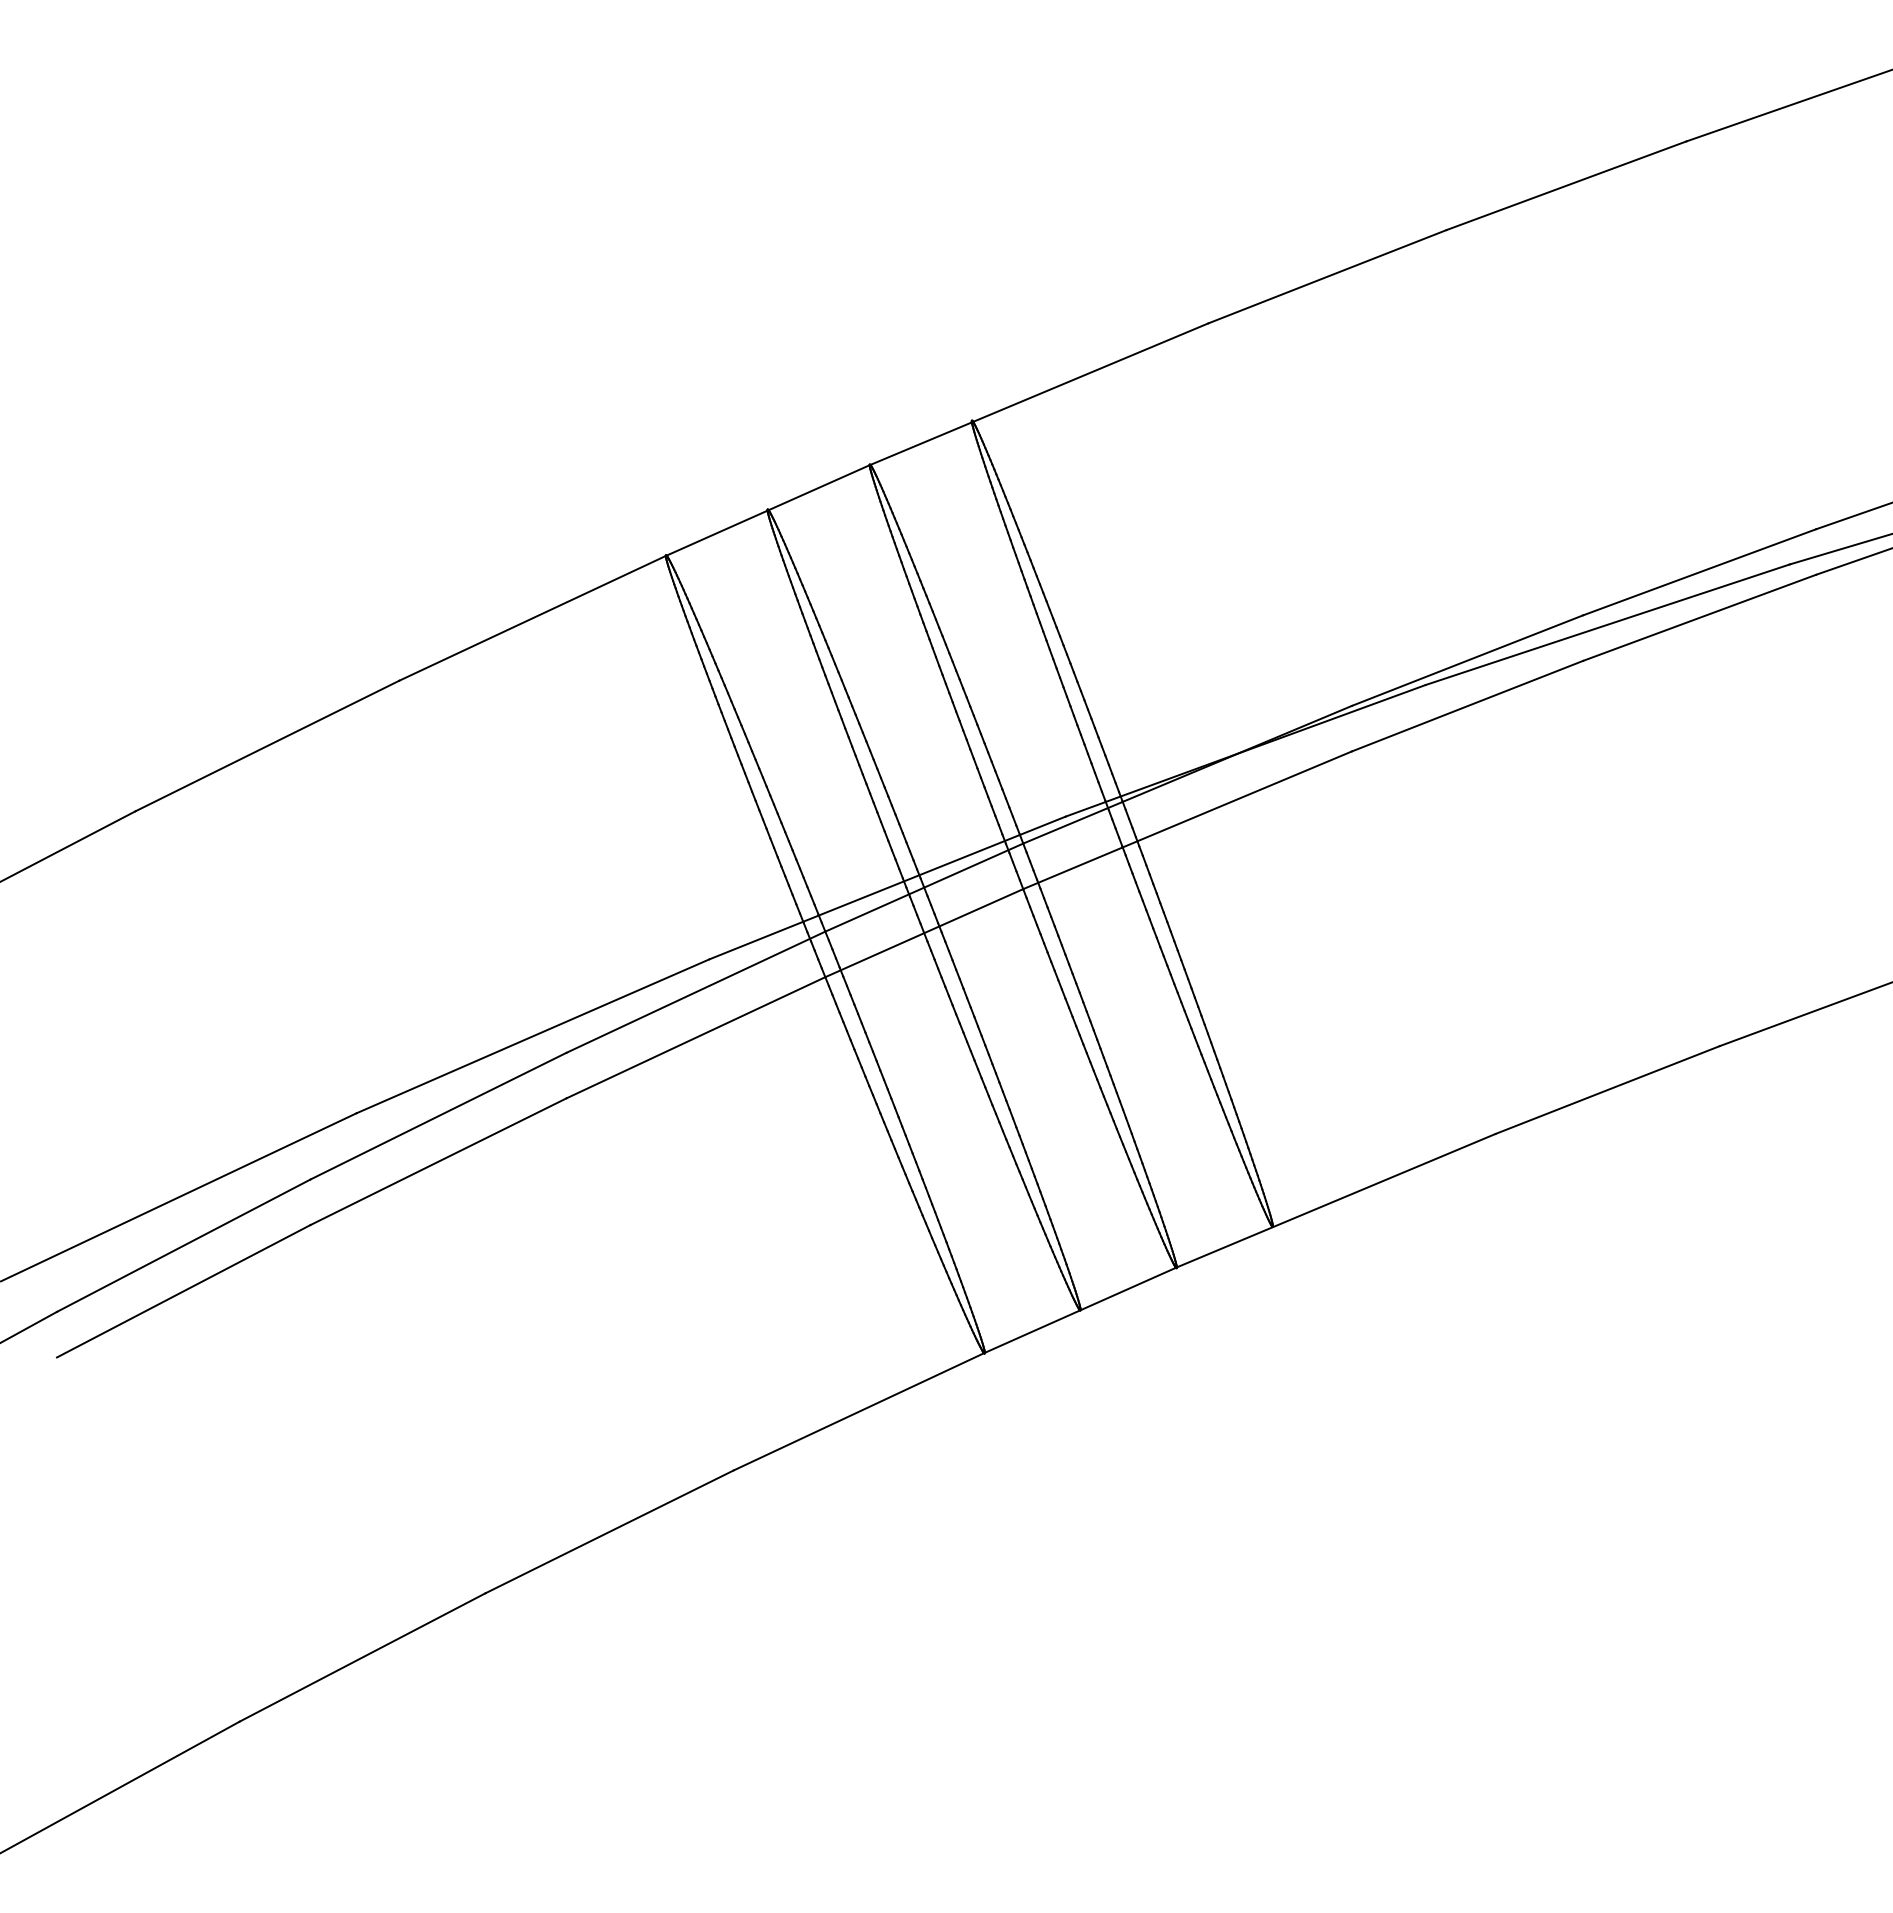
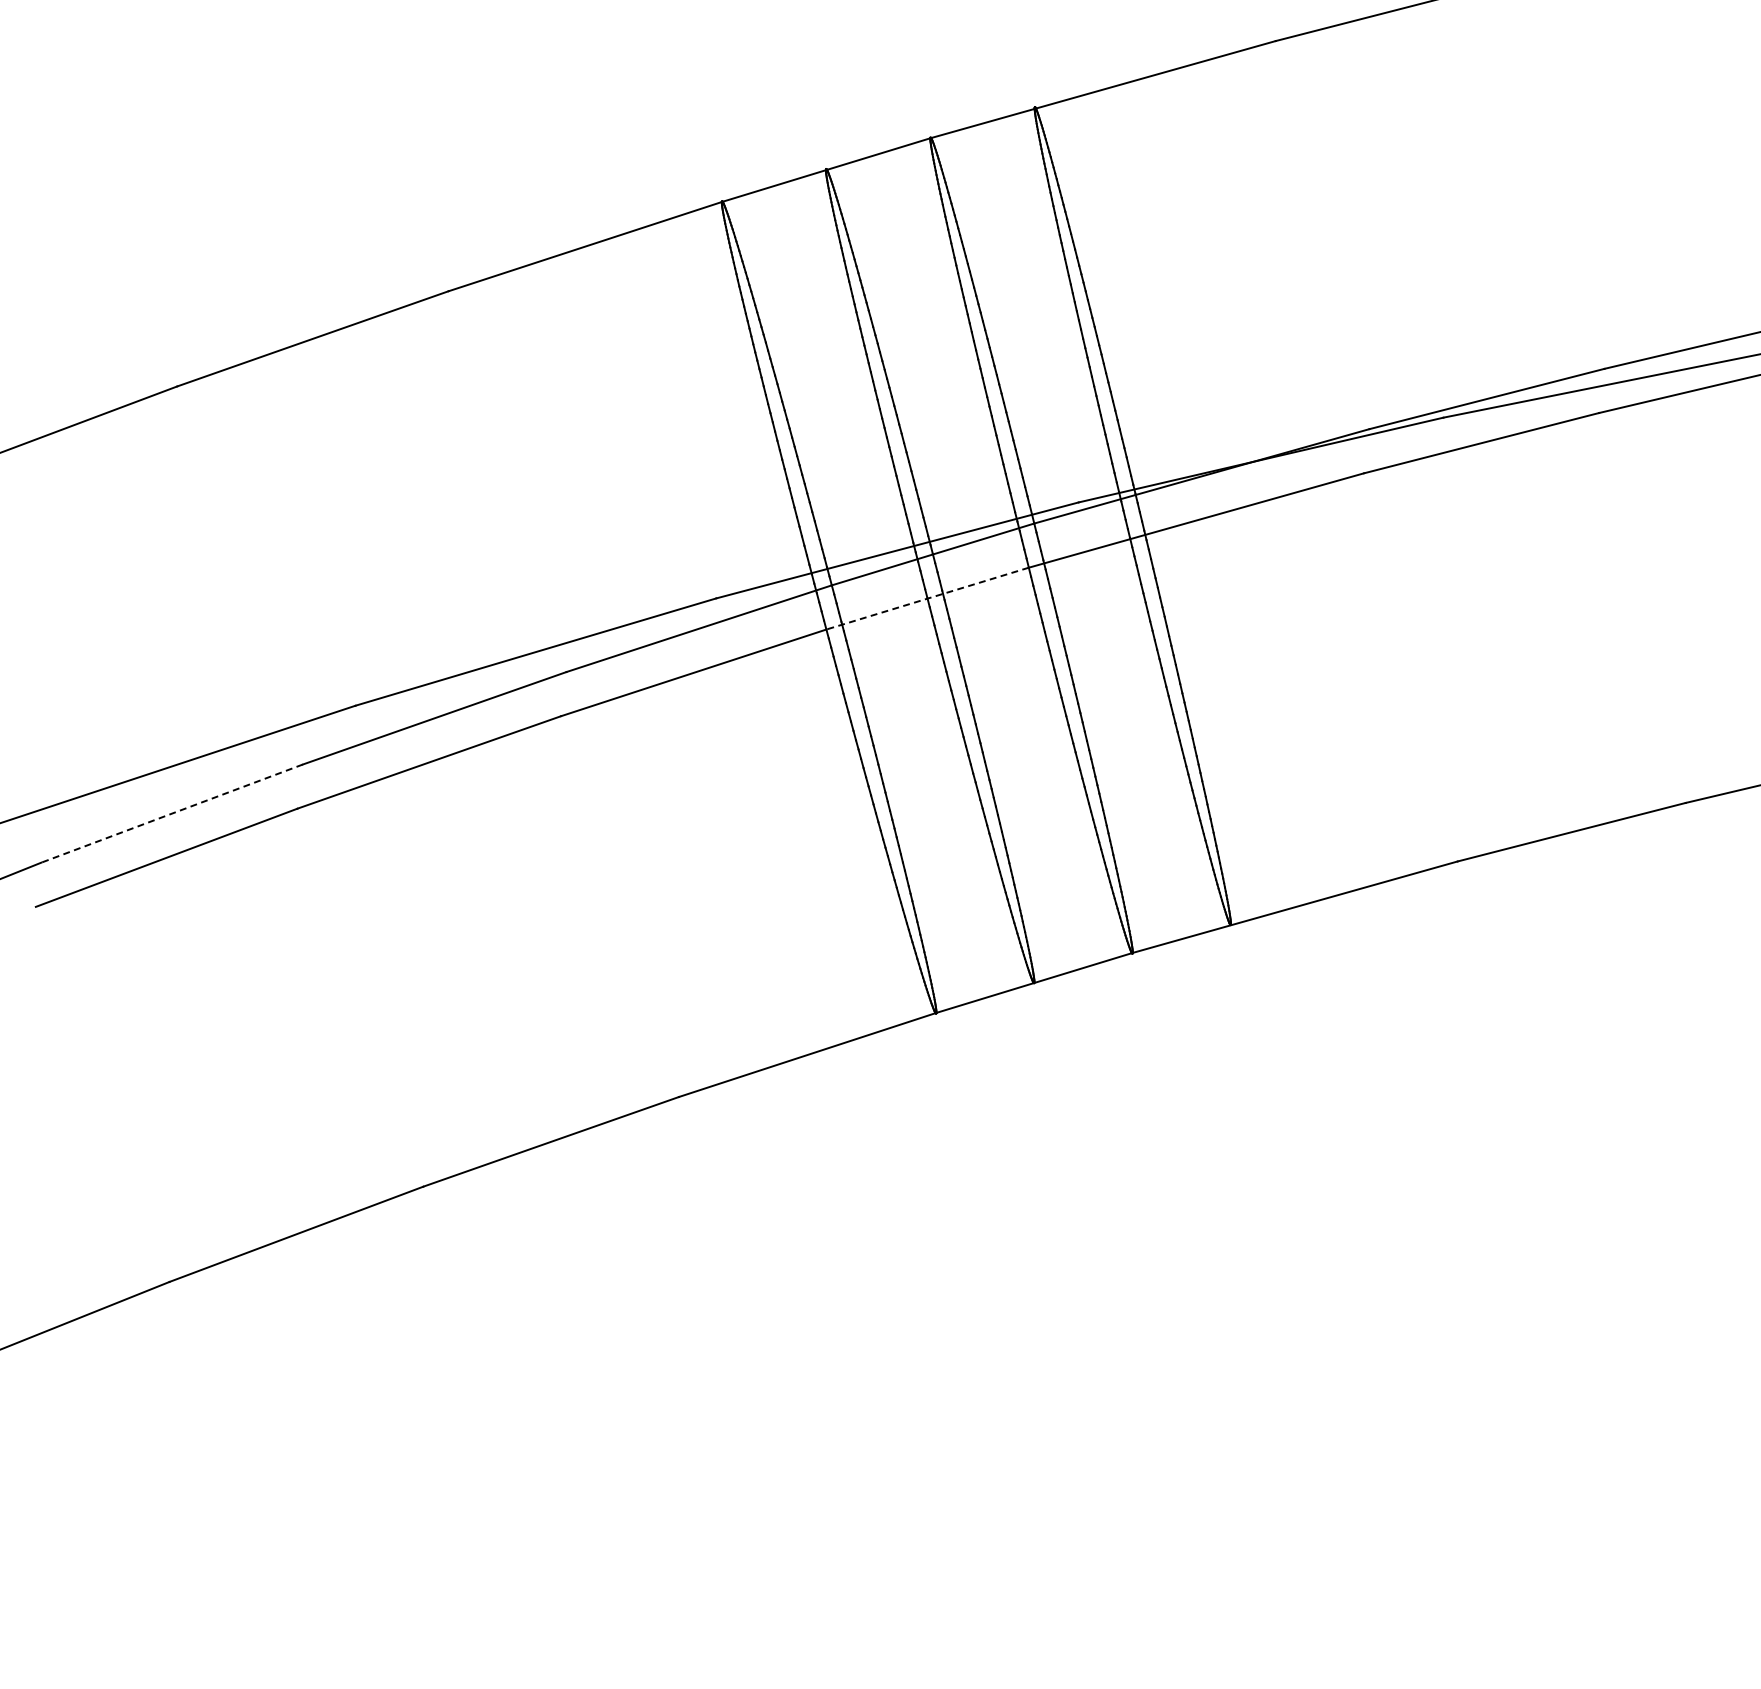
line: (923, 933) -> (926, 598), solid -> dashed
line: (183, 1245) -> (171, 813), solid -> dashed

